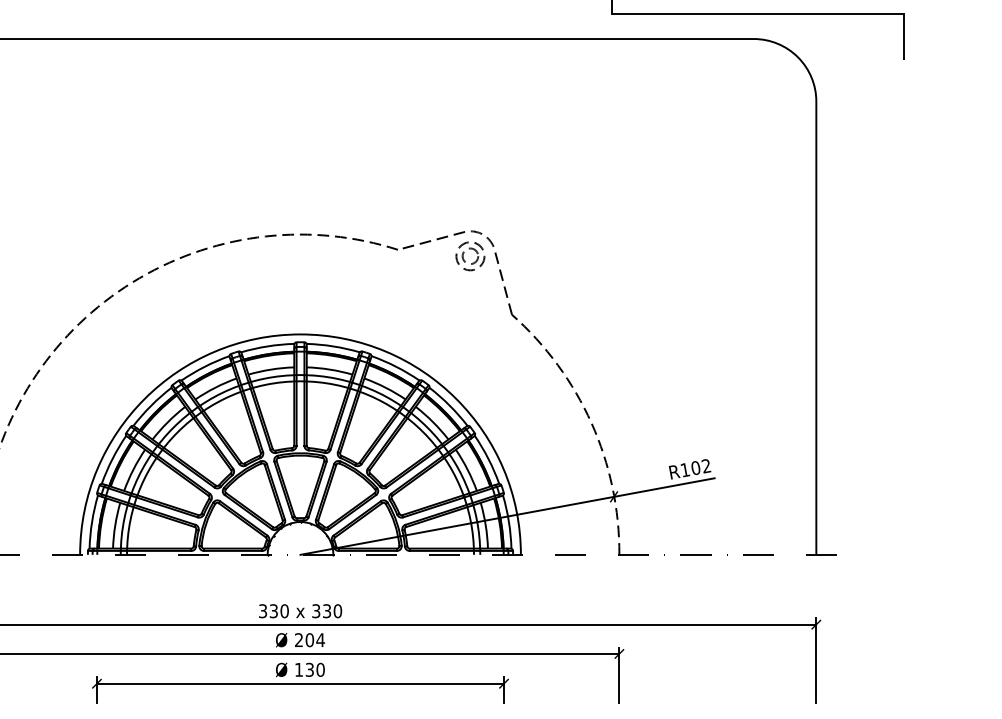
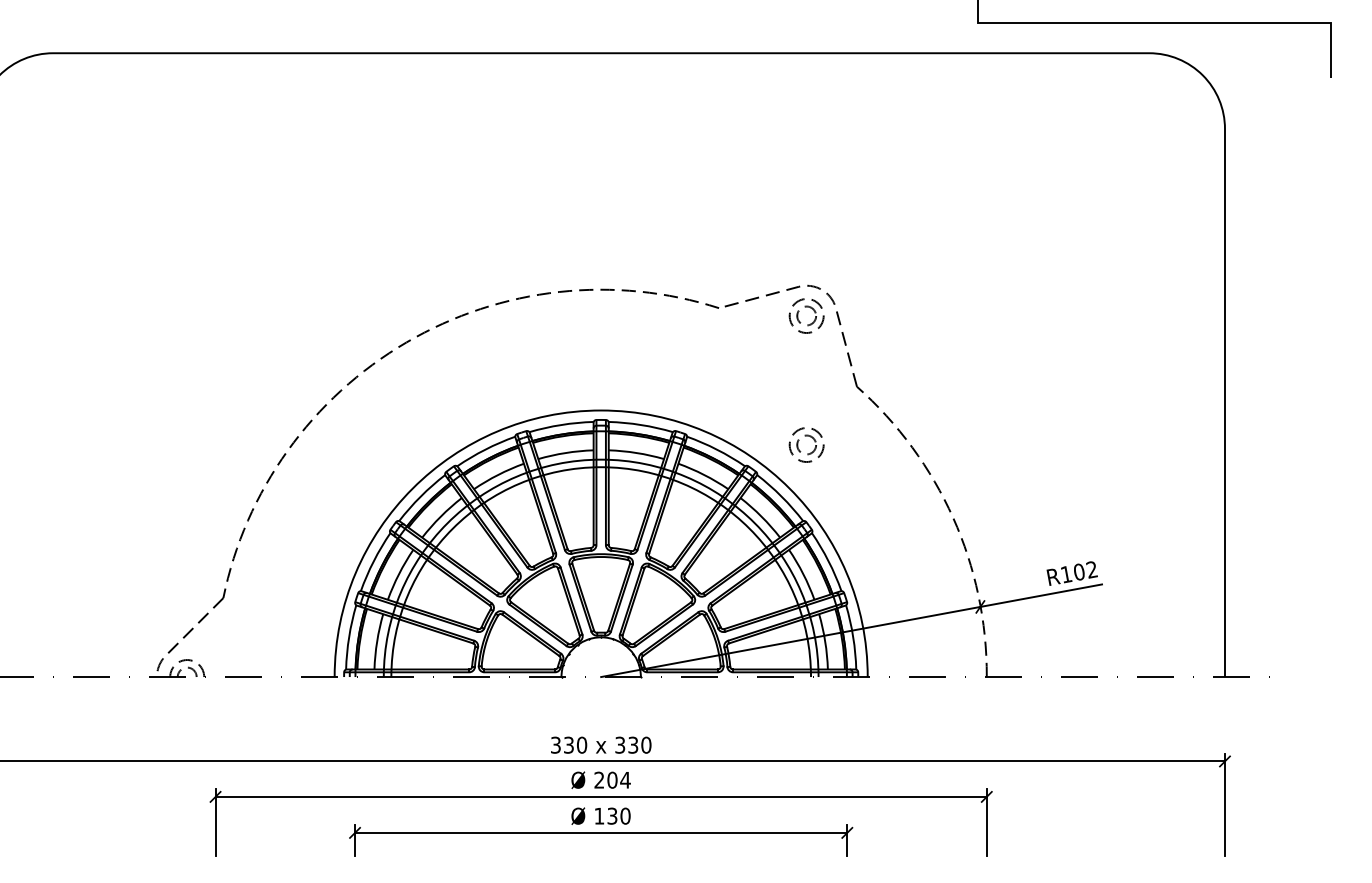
part: (470, 355) -> (806, 436), added

